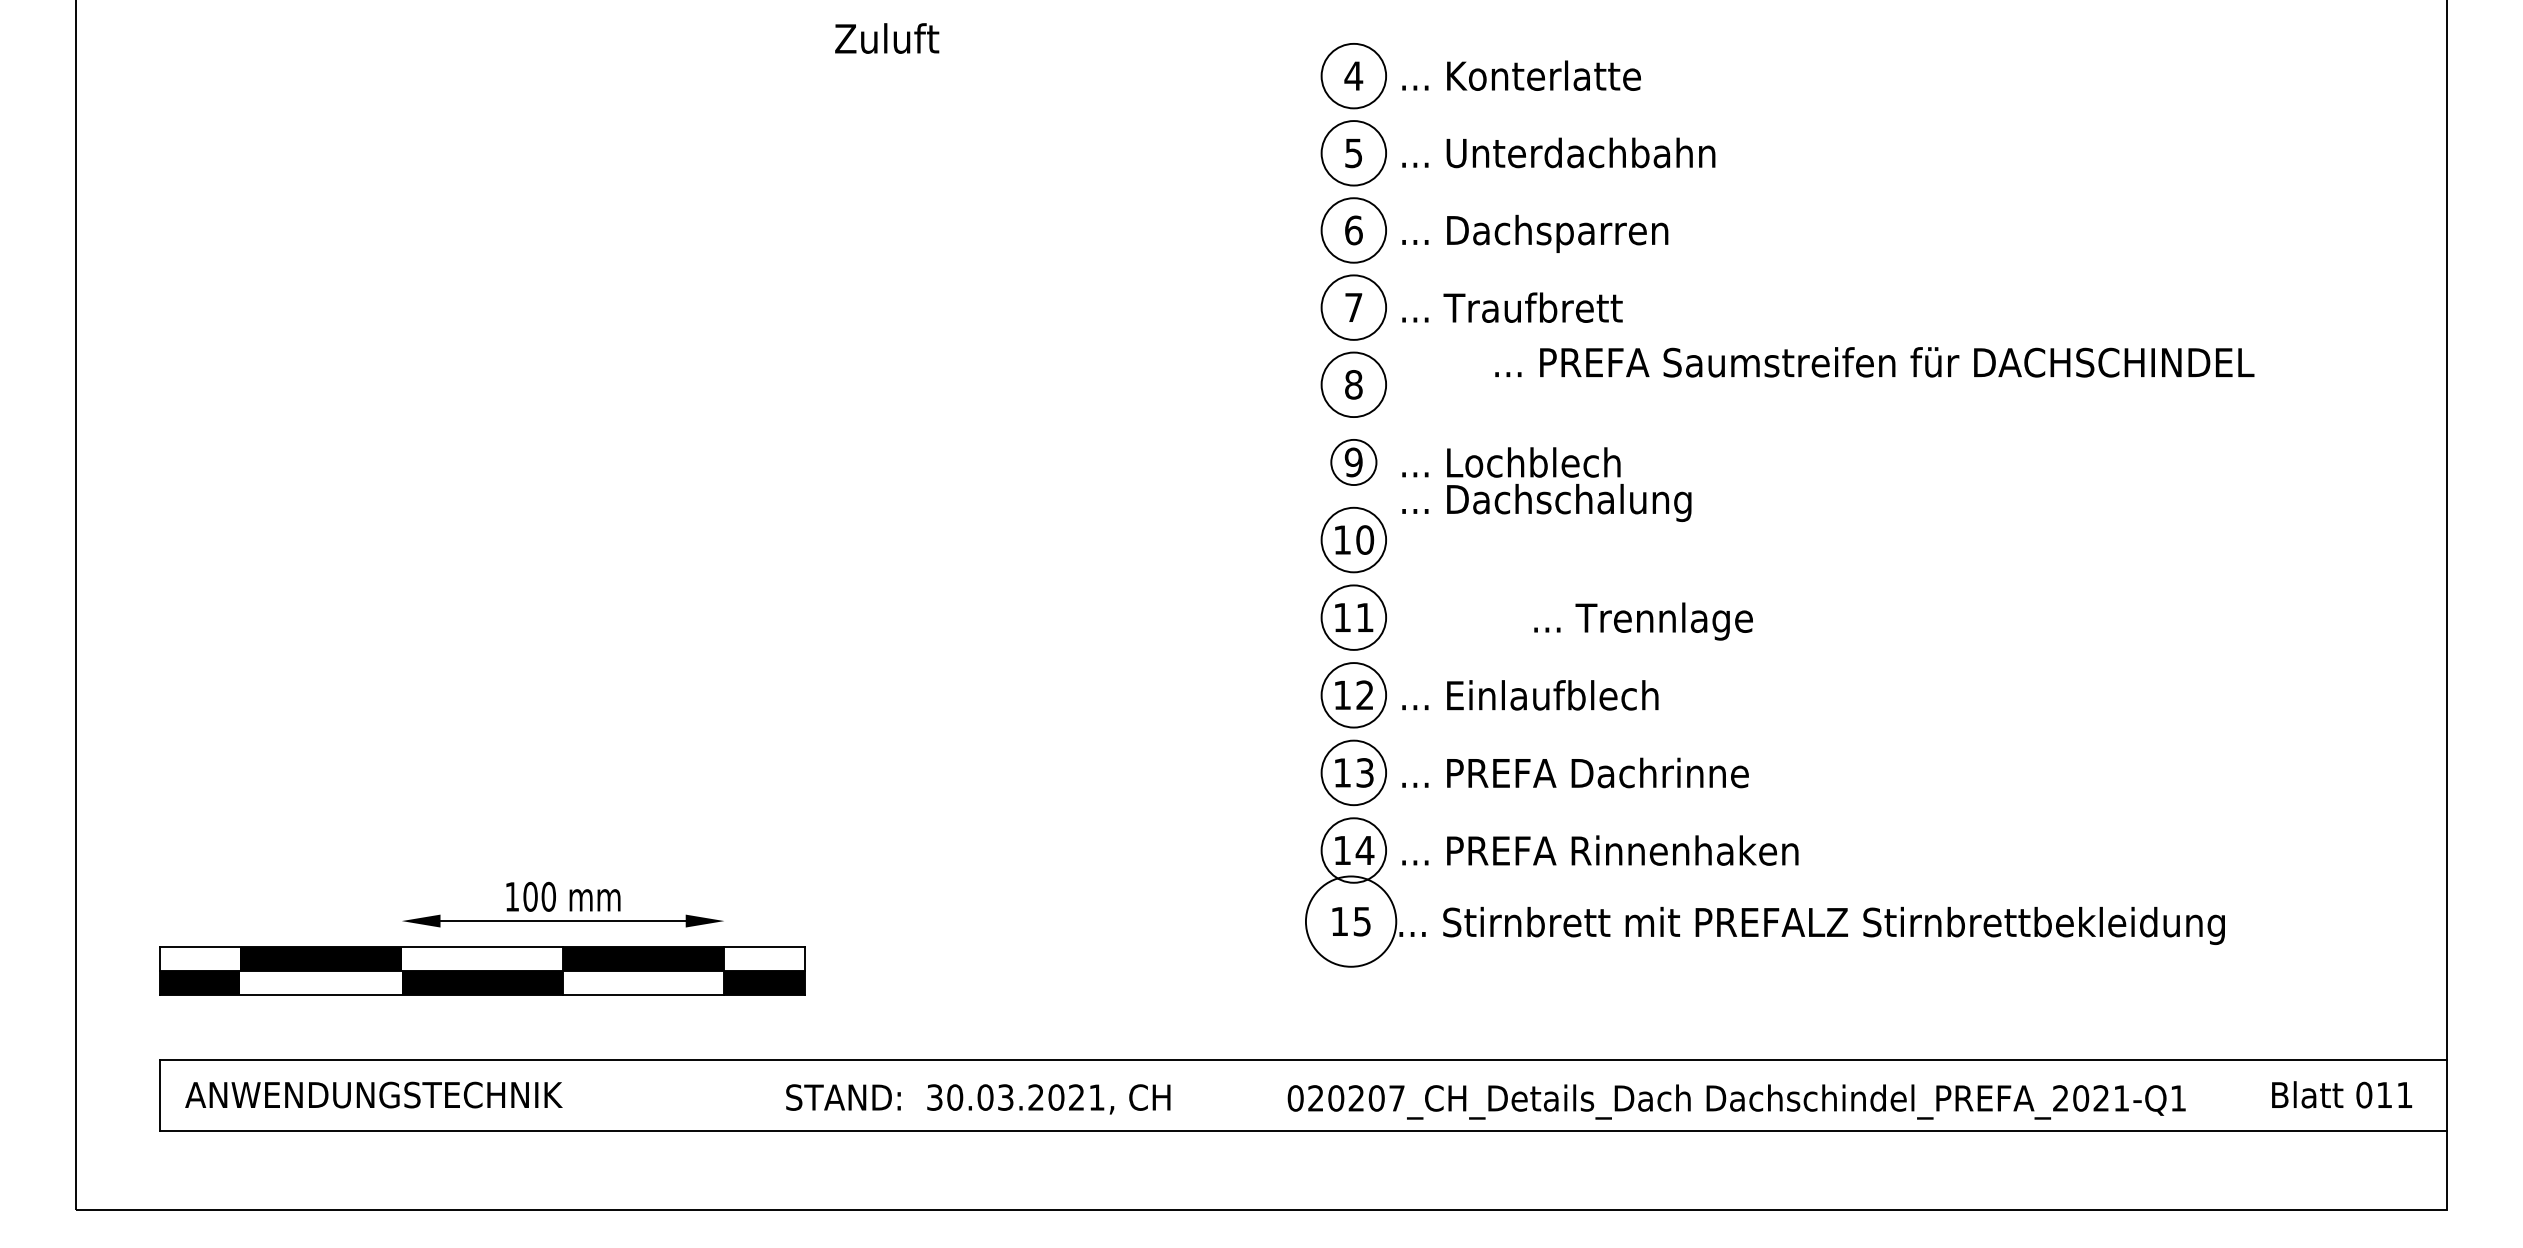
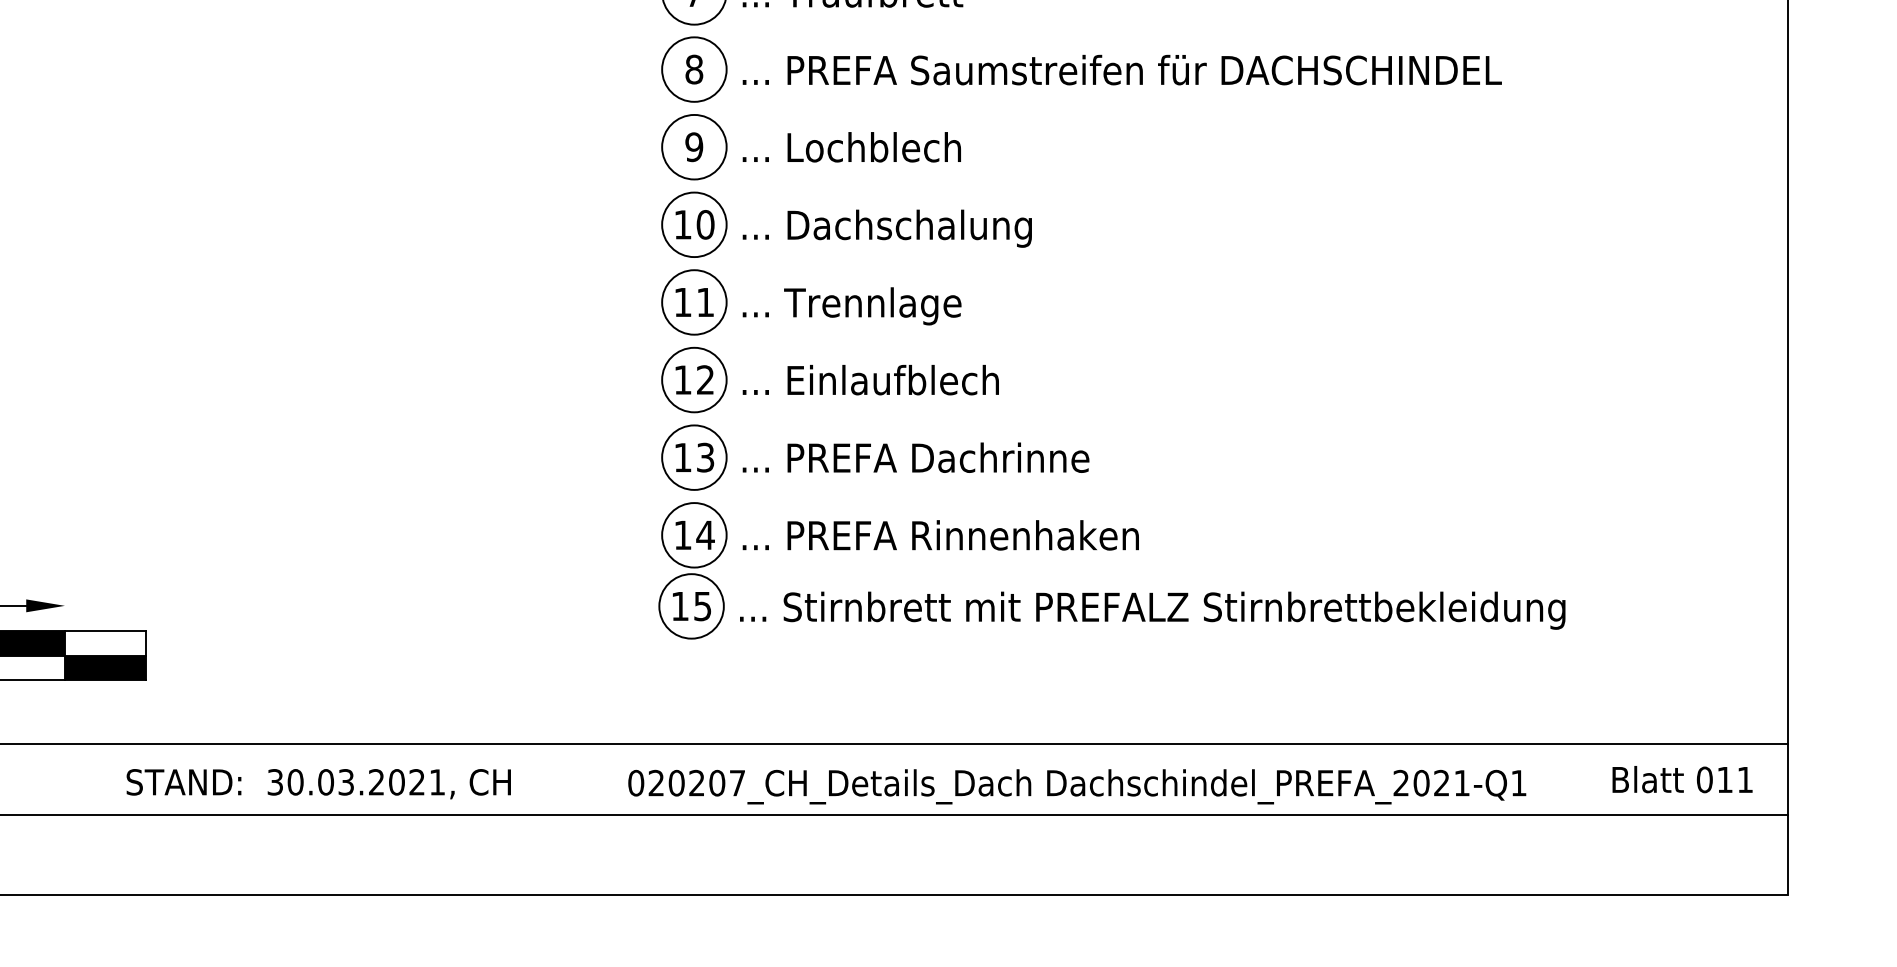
text: (1874, 362) -> (1122, 70), moved
circle: (1353, 462) -> (694, 147), size x1.43
text: (1546, 502) -> (887, 228), moved
text: (1643, 621) -> (852, 306), moved
circle: (1350, 921) -> (691, 606), size x0.71

